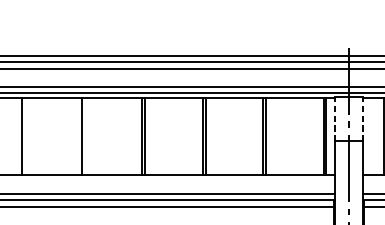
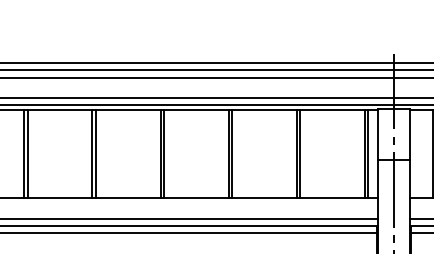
line: (334, 118) -> (377, 133), dashed -> solid
line: (363, 118) -> (409, 133), dashed -> solid
line: (24, 135) -> (27, 153), added
line: (84, 135) -> (95, 153), added

